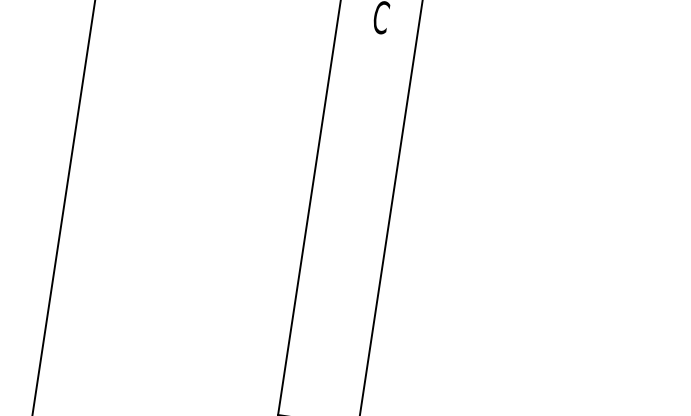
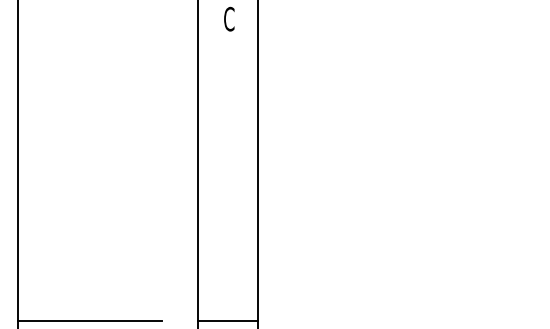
line: (133, 392) -> (89, 320), added

